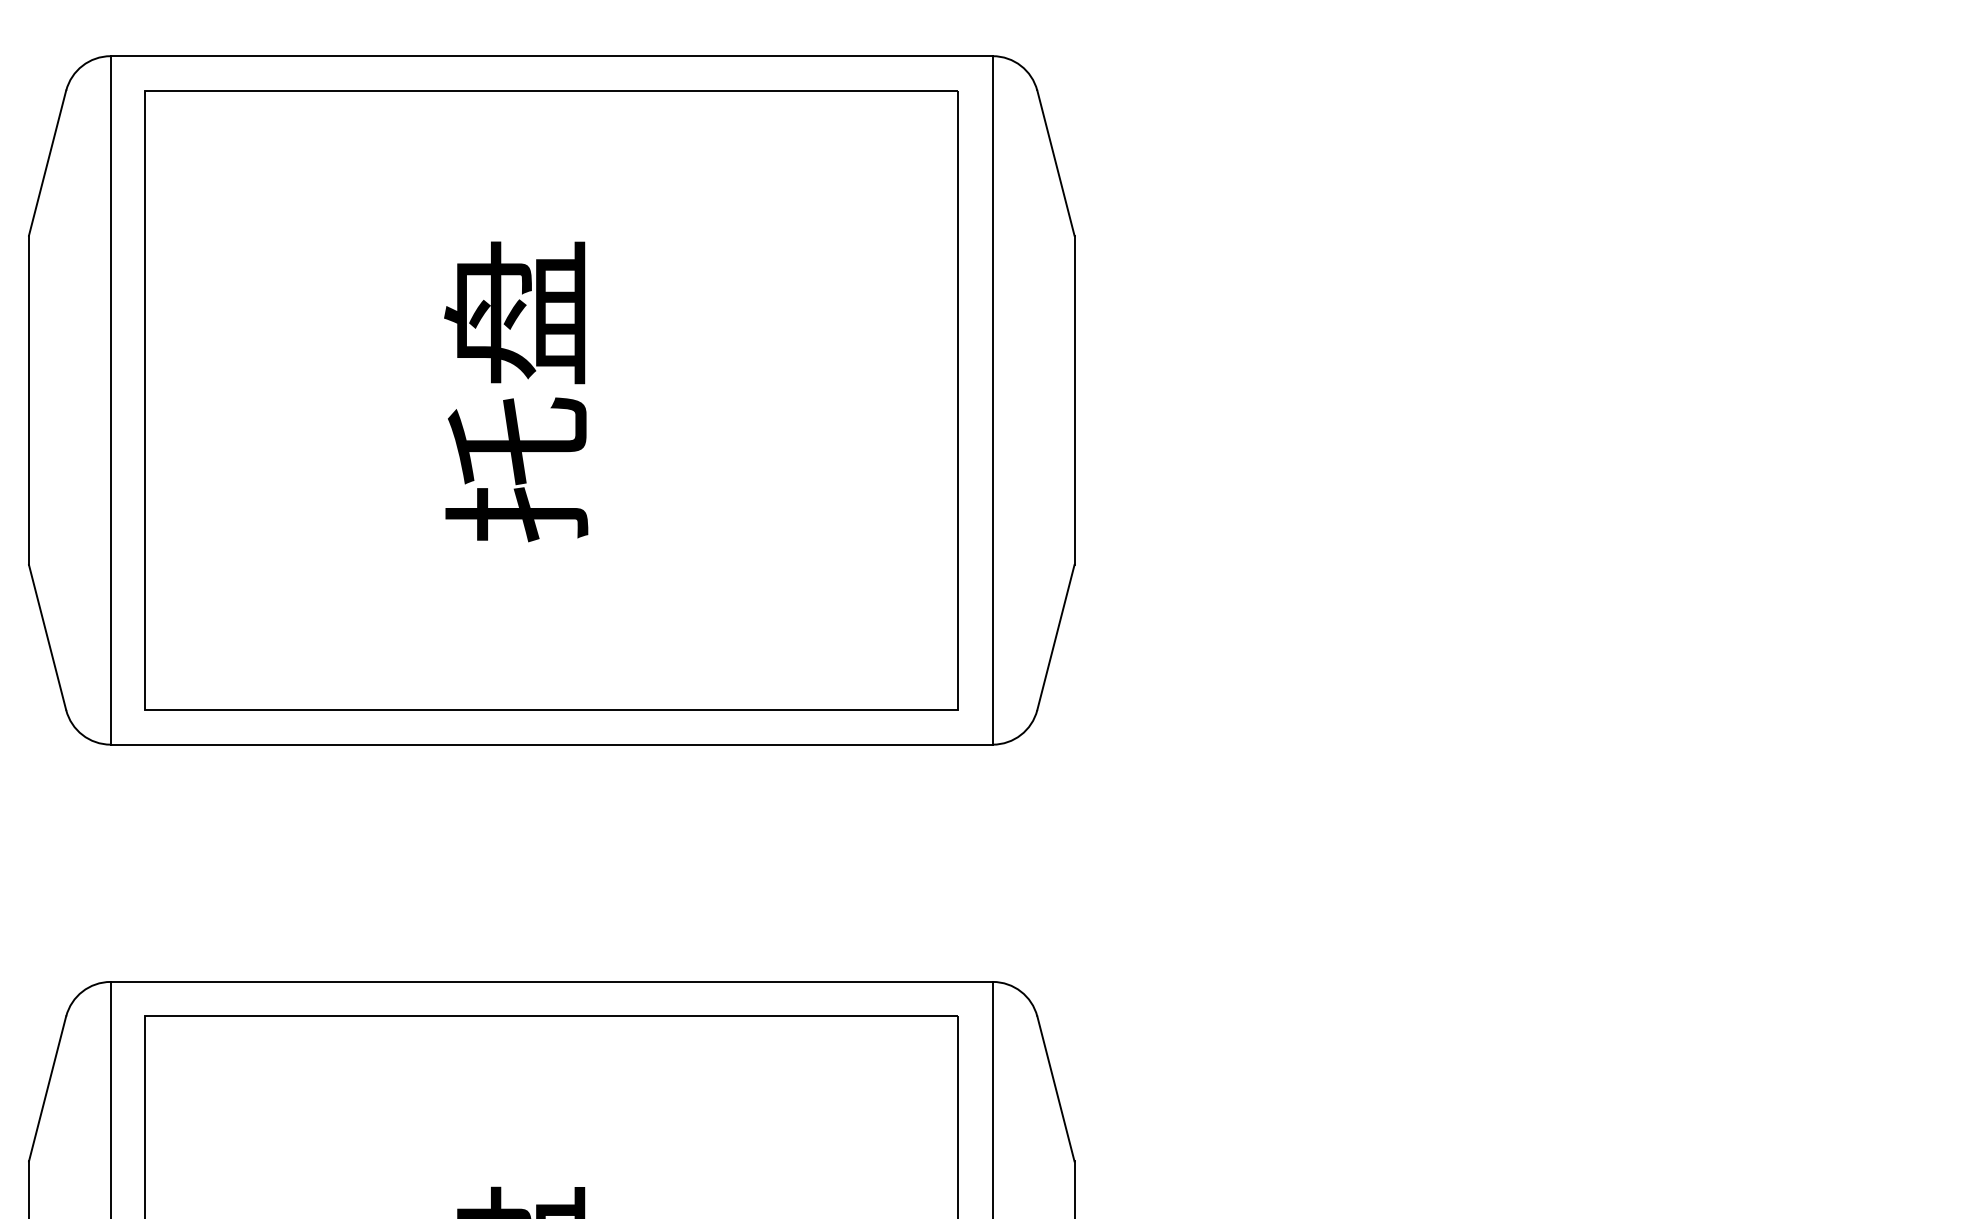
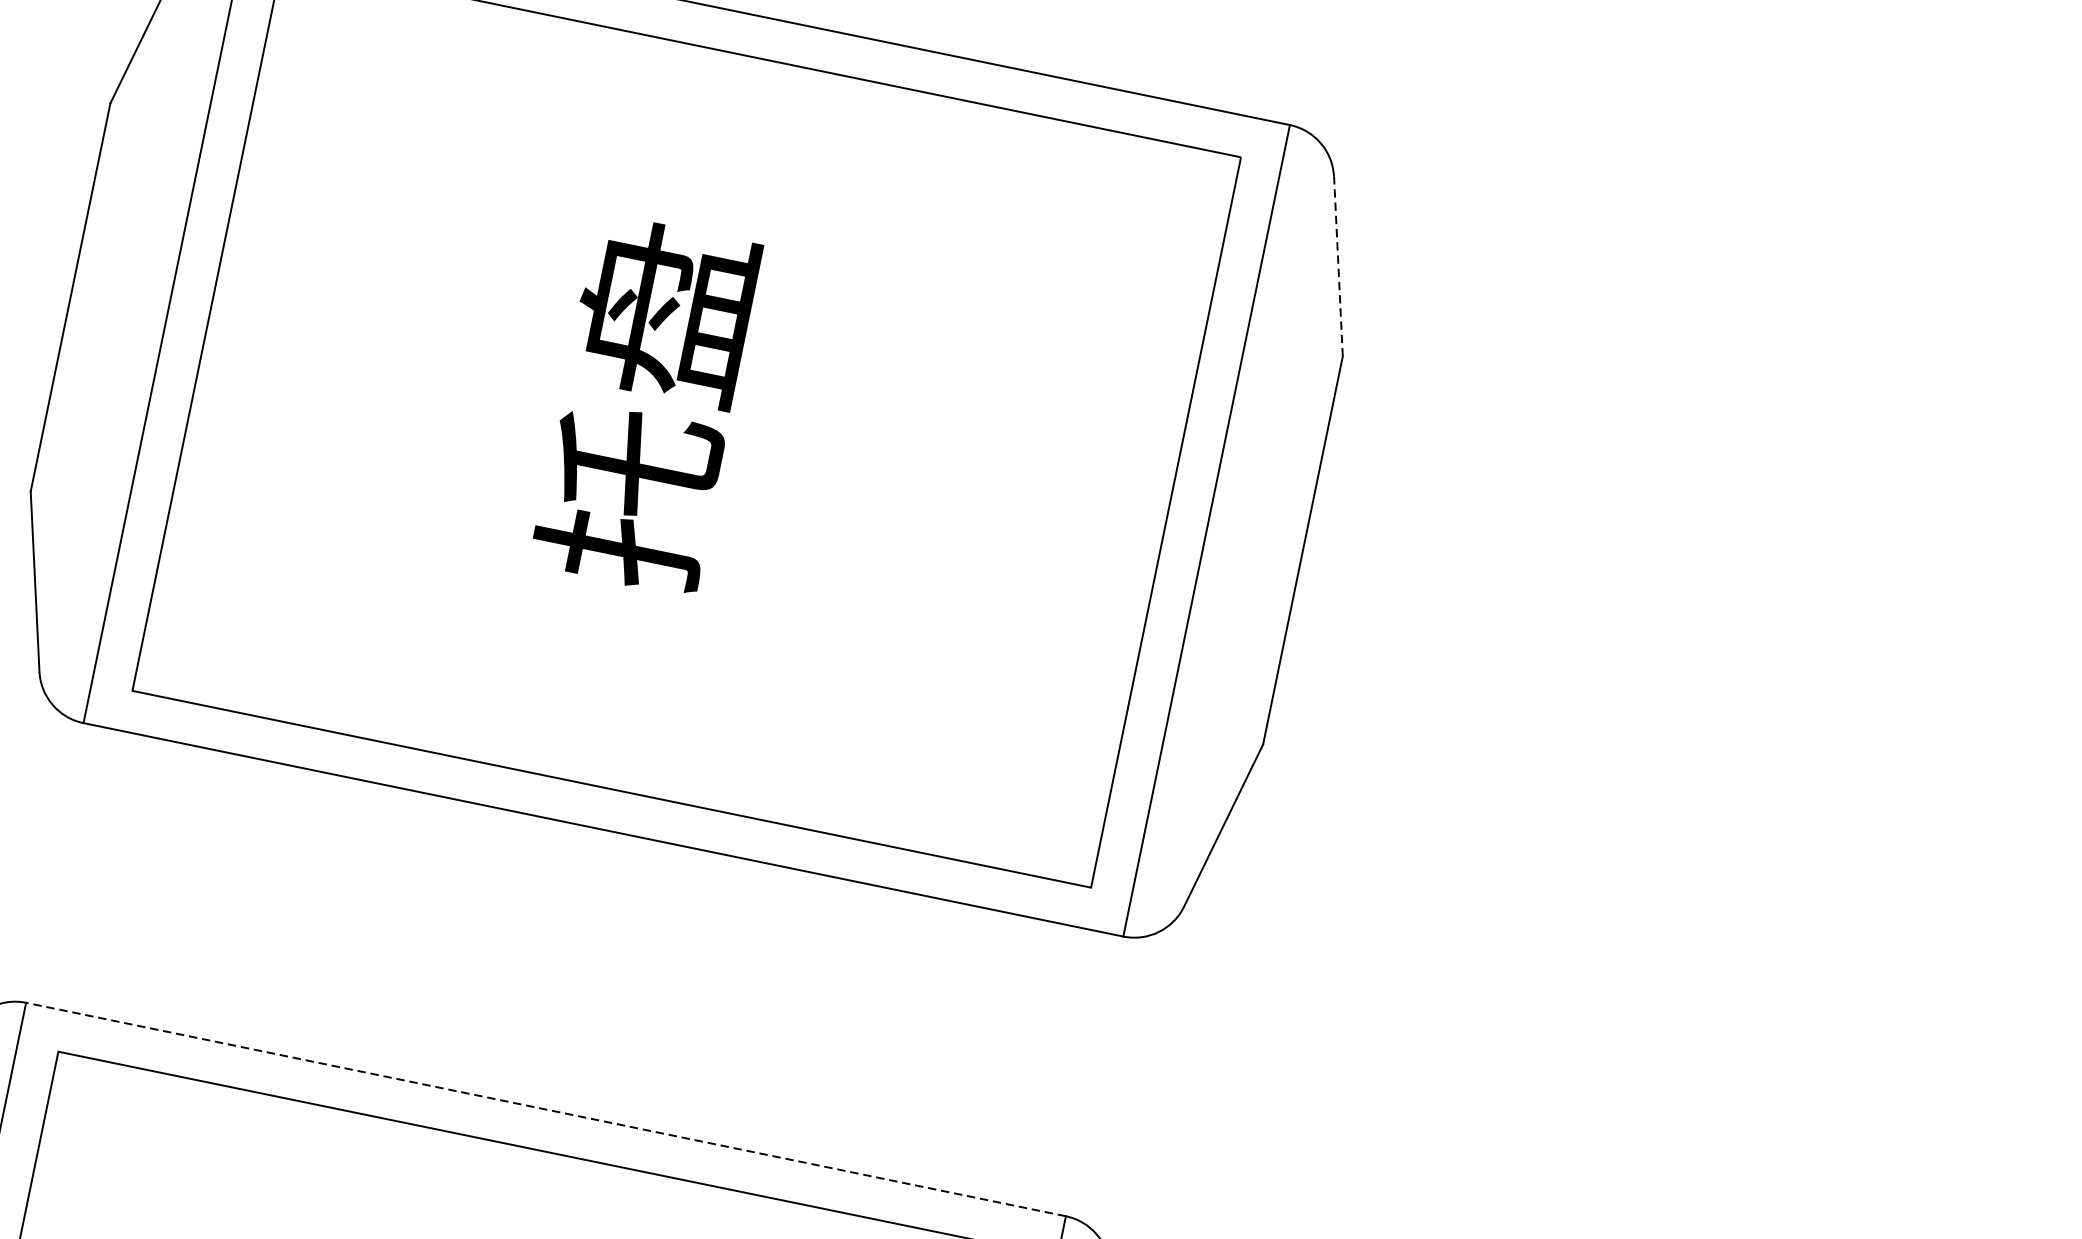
line: (1055, 163) -> (1337, 266), solid -> dashed
line: (551, 981) -> (545, 1108), solid -> dashed

